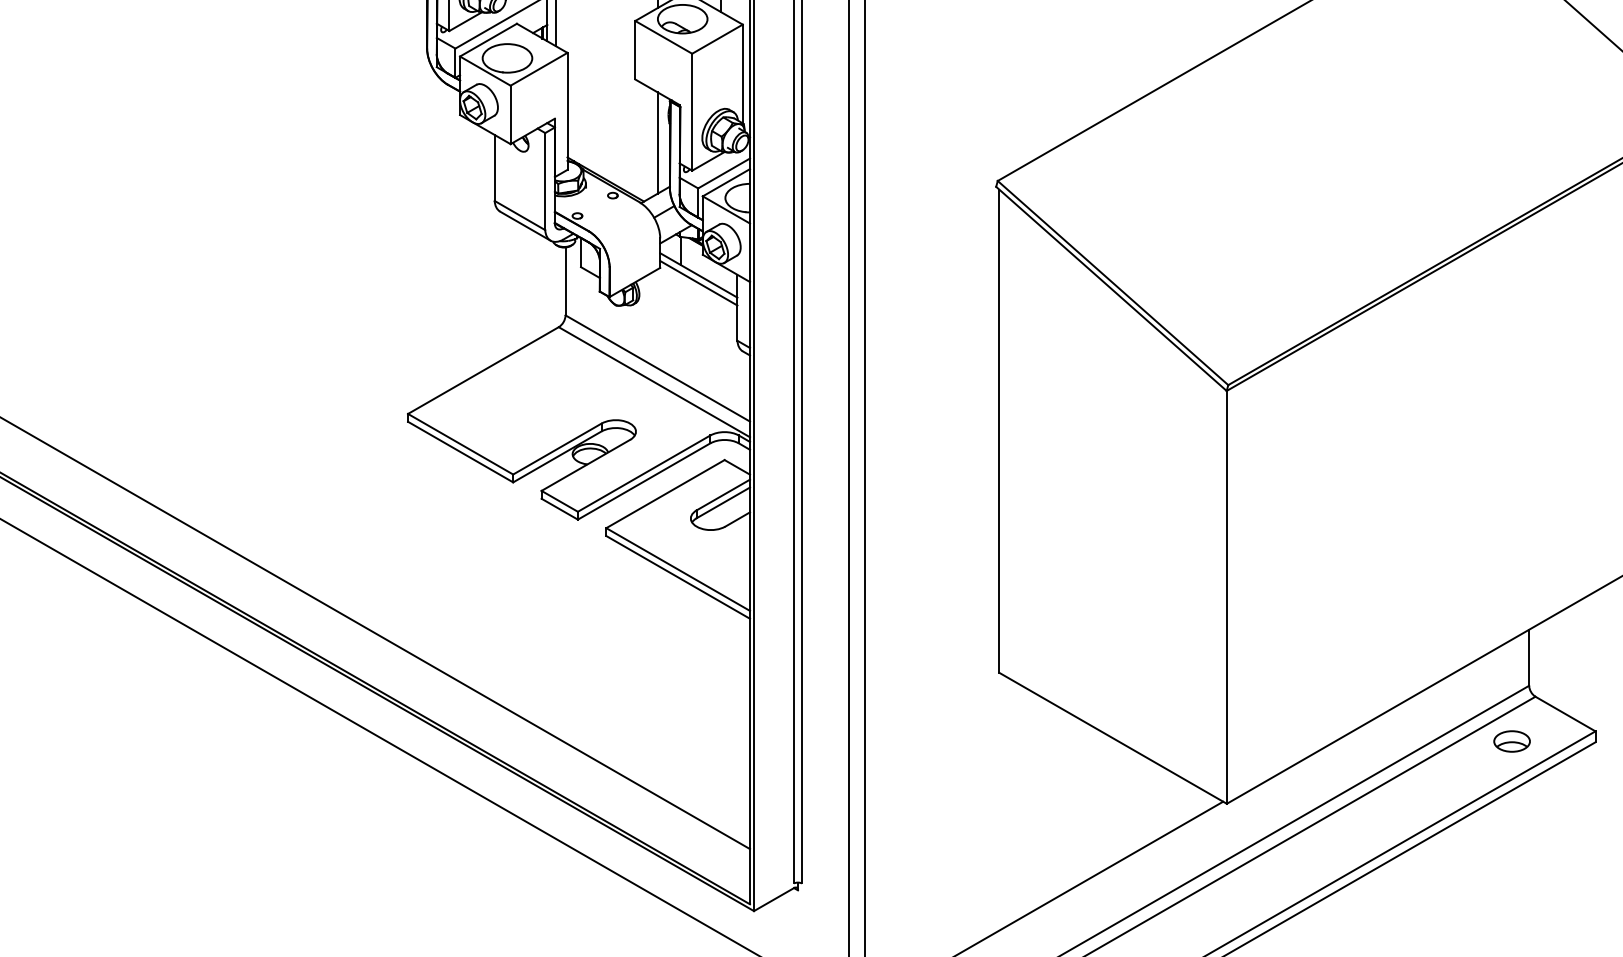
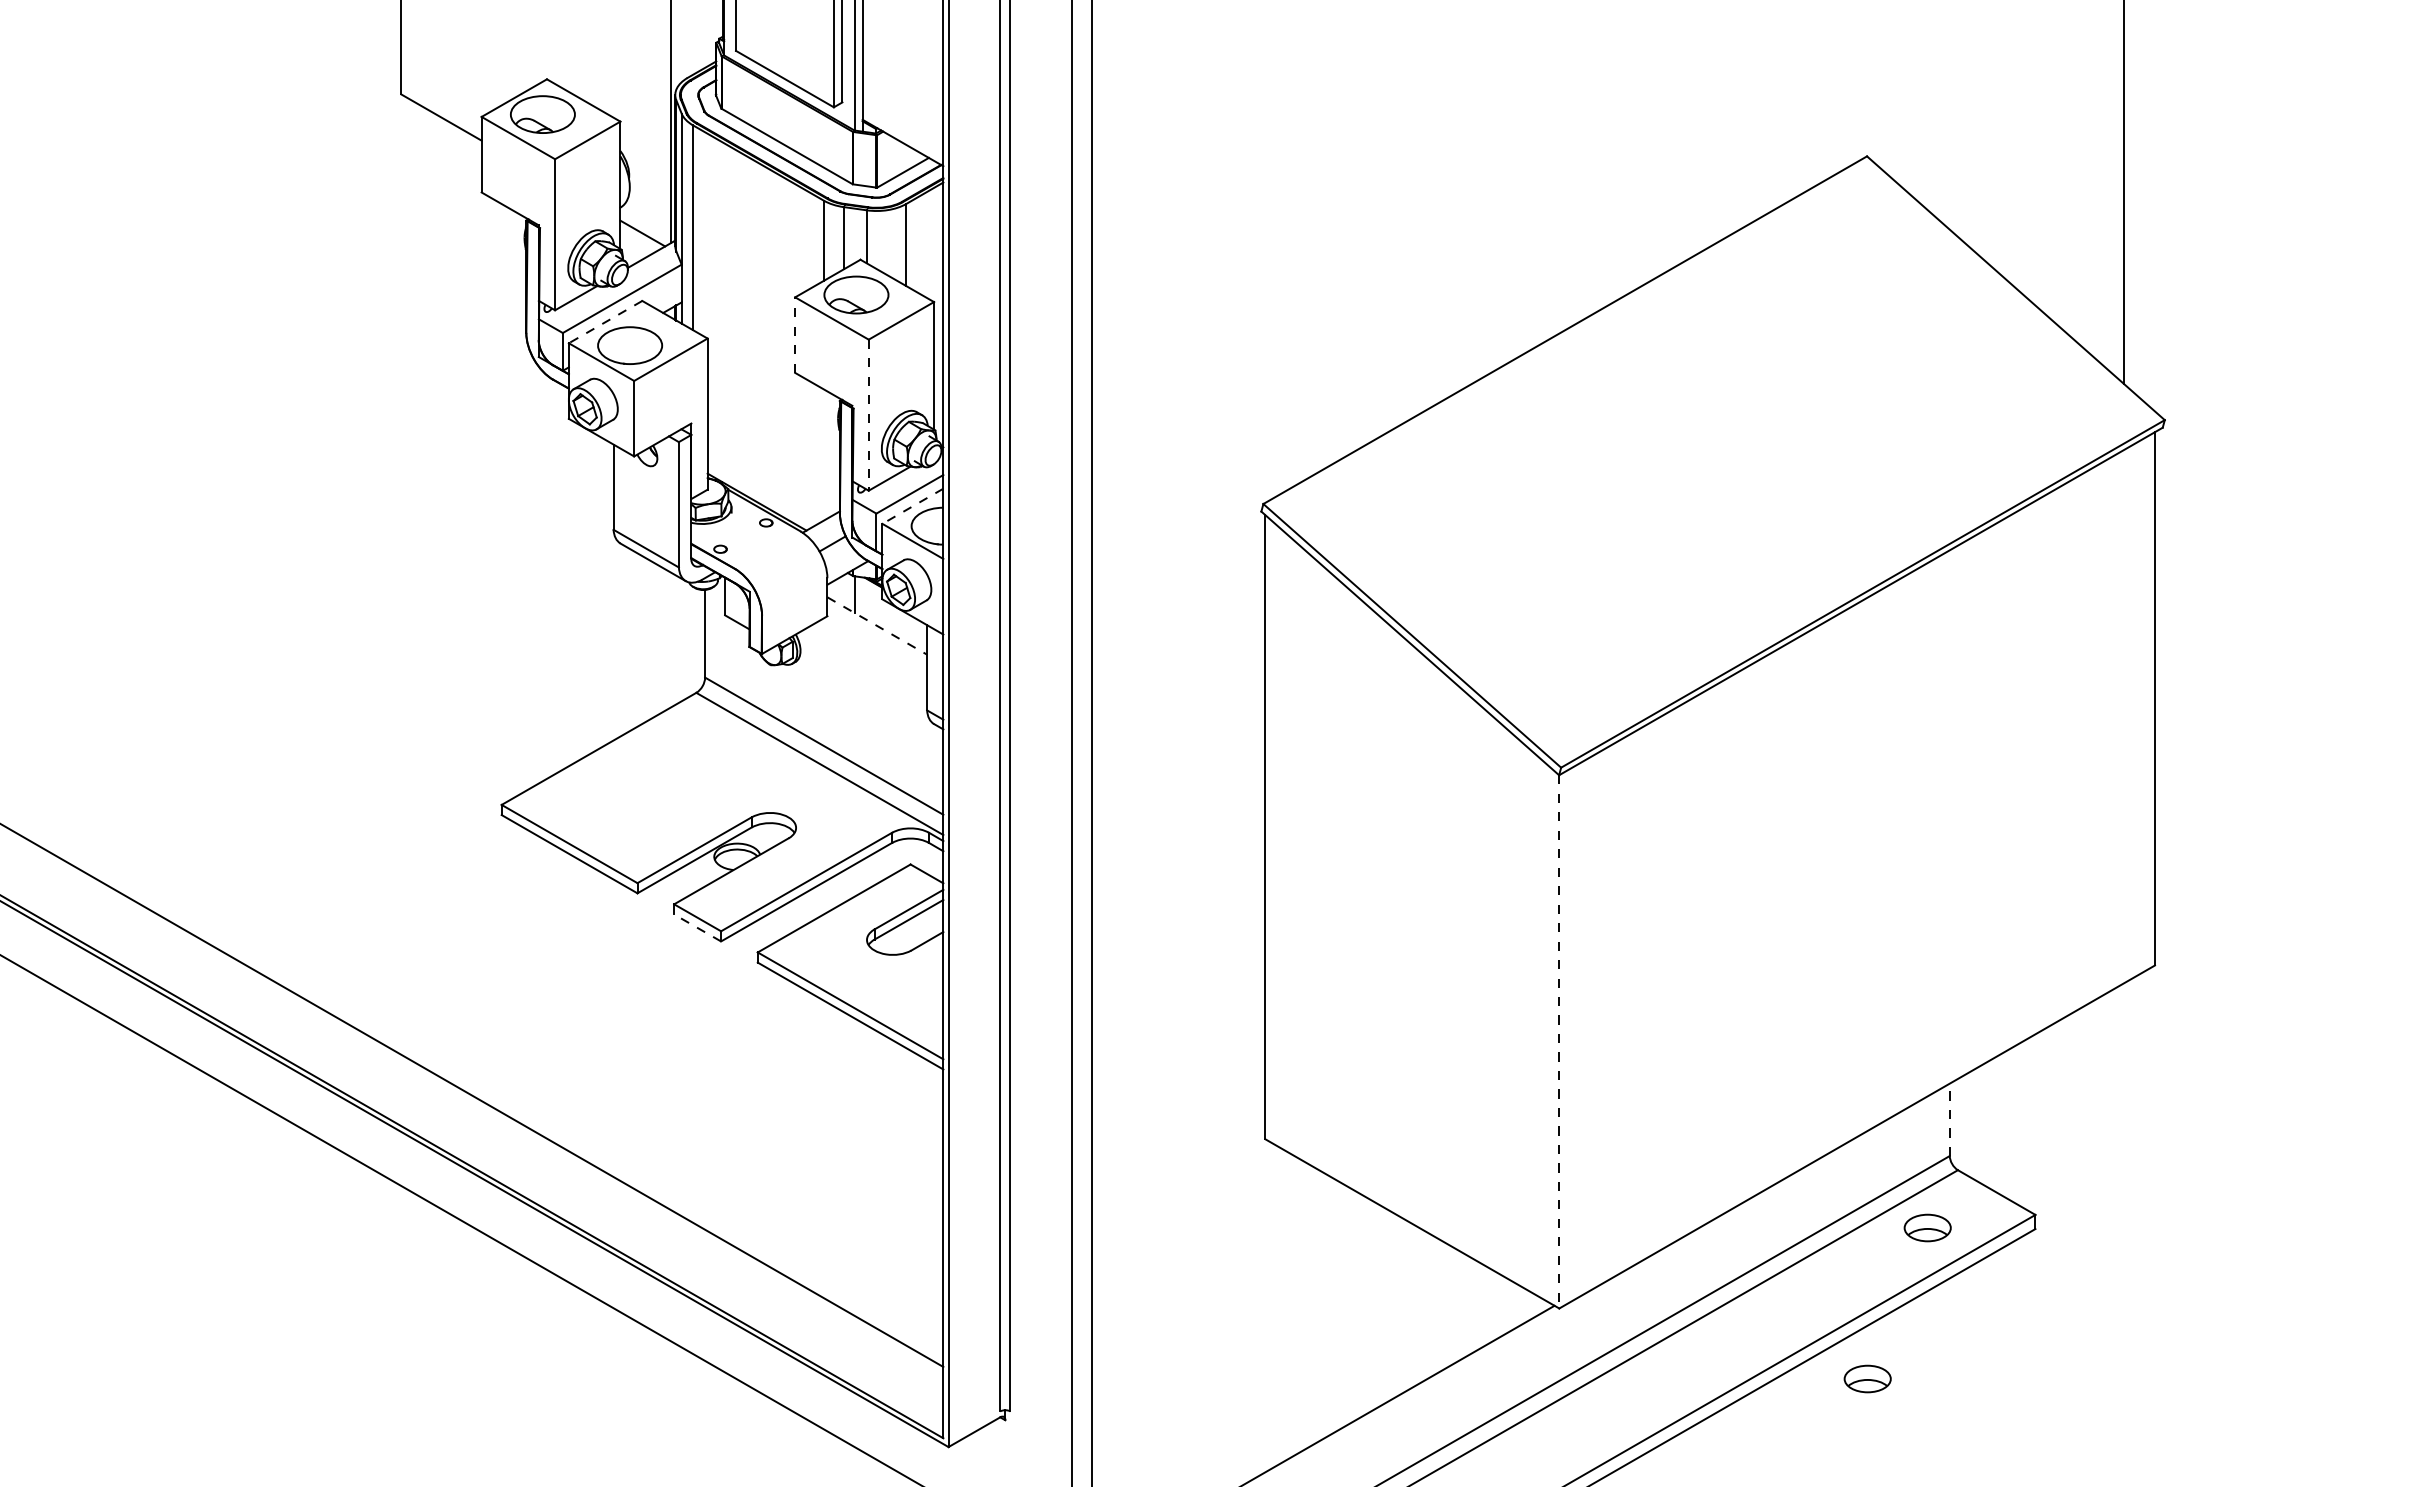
line: (488, 40) -> (605, 322), solid -> dashed
line: (635, 50) -> (795, 335), solid -> dashed
line: (692, 112) -> (868, 415), solid -> dashed
line: (657, 142) -> (823, 454), removed
line: (726, 182) -> (912, 506), solid -> dashed
line: (699, 275) -> (877, 626), solid -> dashed
line: (699, 282) -> (877, 635), removed
line: (559, 508) -> (697, 927), solid -> dashed
line: (1227, 597) -> (1559, 1041), solid -> dashed
line: (1528, 657) -> (1949, 1119), solid -> dashed
part: (1465, 858) -> (1867, 1378), added

